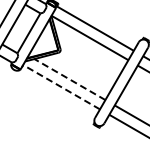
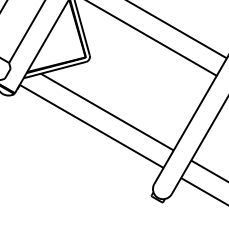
line: (69, 79) -> (106, 111), dashed -> solid
line: (61, 86) -> (91, 125), dashed -> solid

